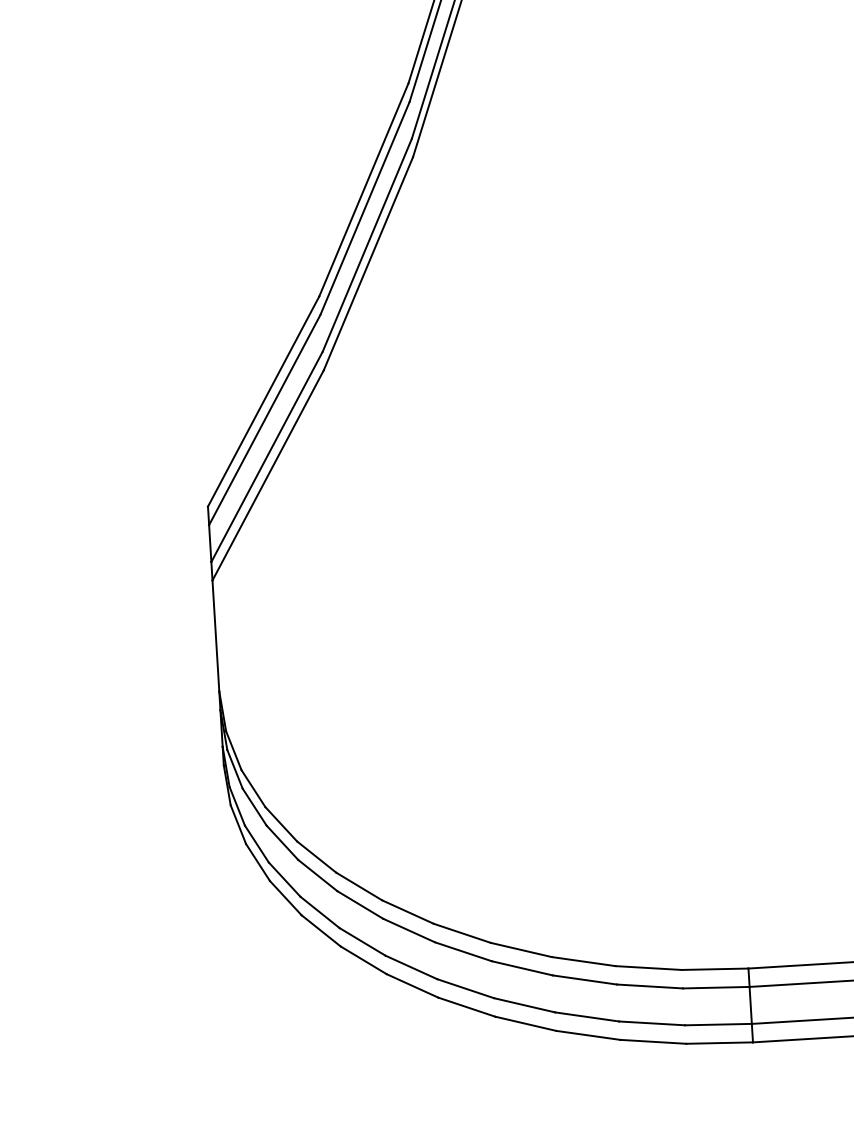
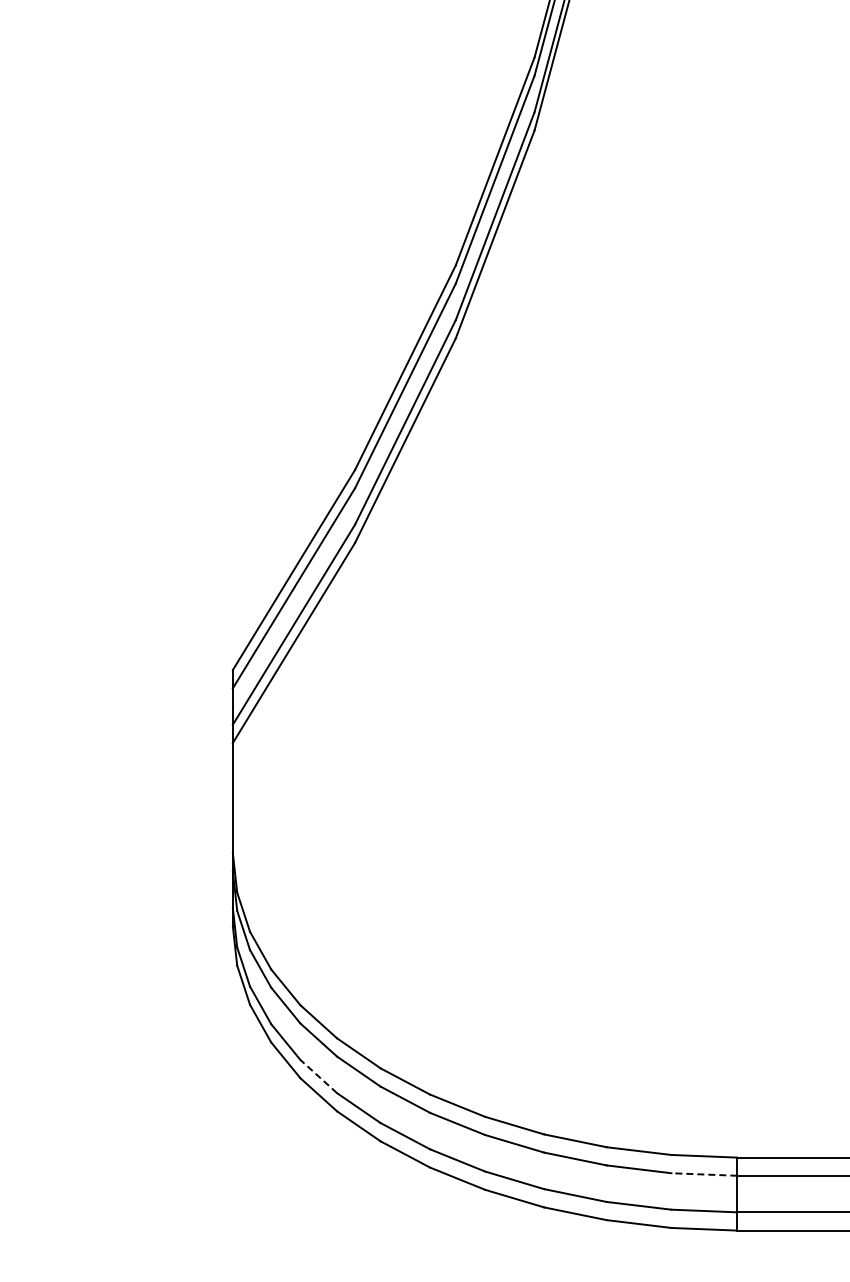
line: (319, 912) -> (318, 1076), solid -> dashed
line: (716, 987) -> (704, 1174), solid -> dashed

